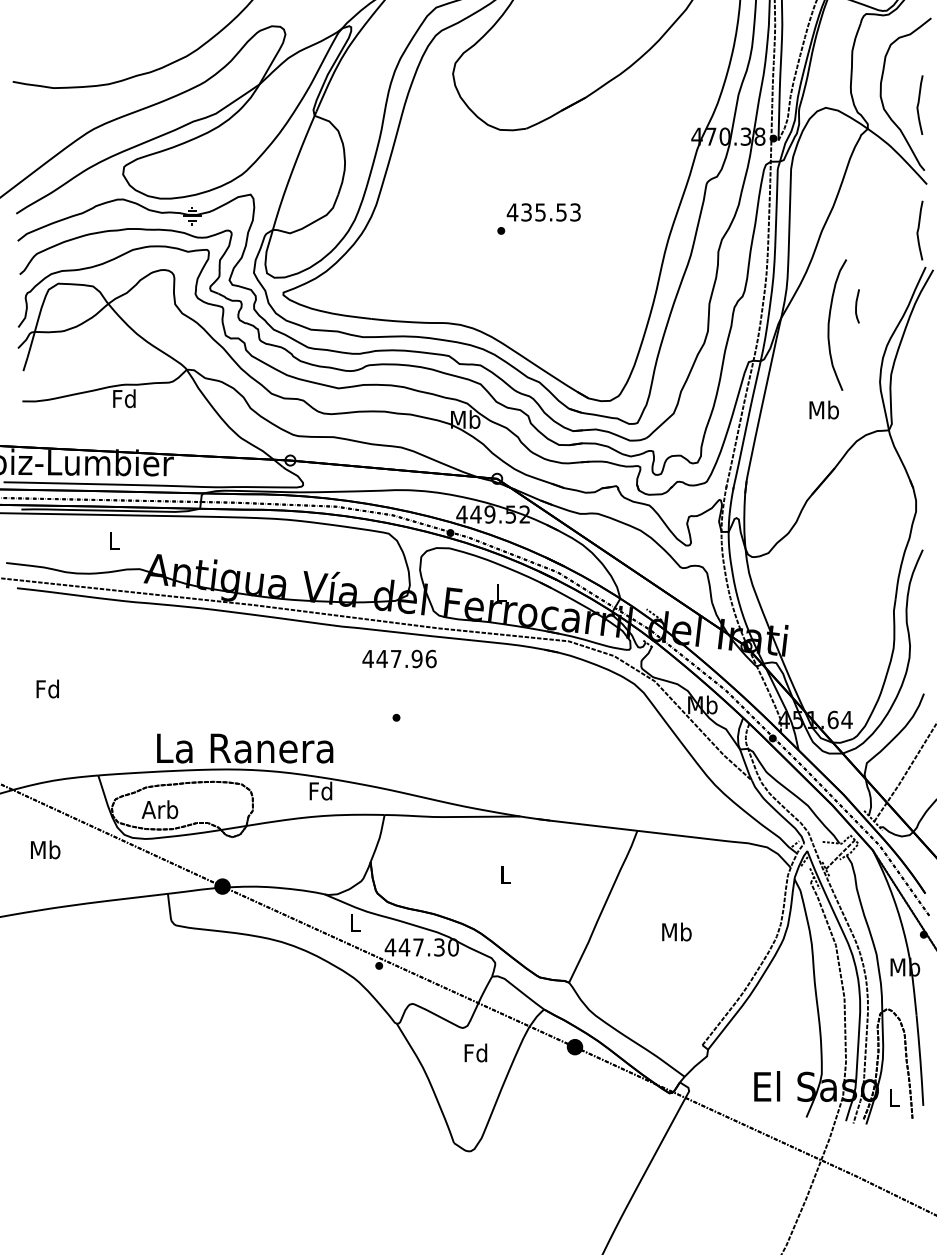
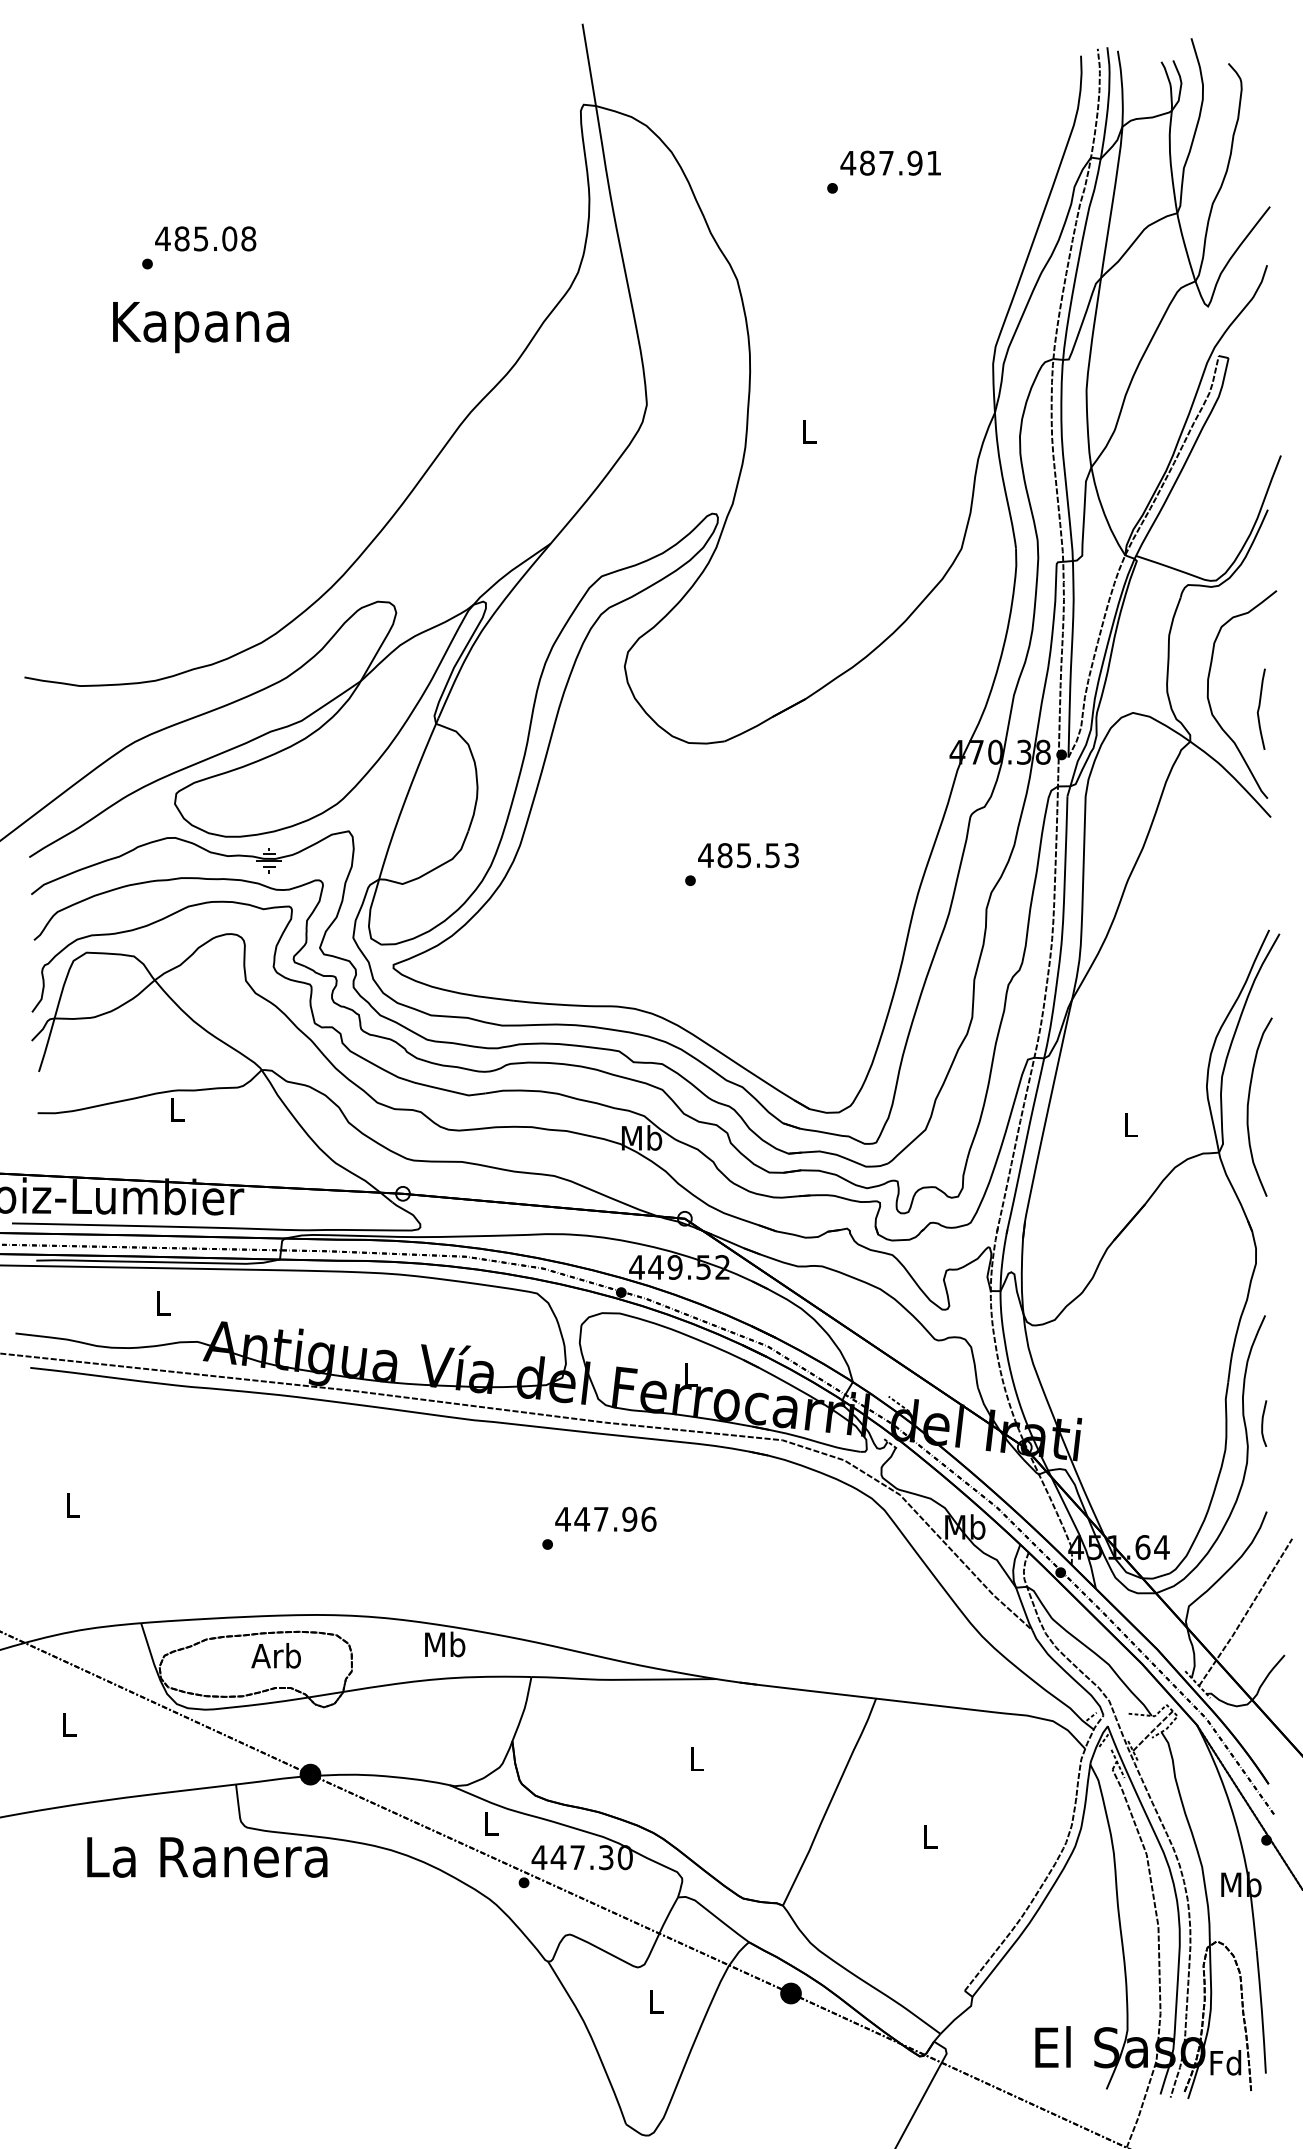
text: (526, 212) -> (724, 855), 435.53 -> 485.53
curve: (918, 230) -> (1259, 879), removed
curve: (857, 306) -> (1263, 1423), moved
curve: (829, 321) -> (1249, 1102), moved
text: (124, 398) -> (176, 1109), Fd -> L
text: (824, 409) -> (1130, 1124), Mb -> L
text: (399, 658) -> (605, 1518), moved
text: (47, 689) -> (72, 1505), Fd -> L
text: (245, 748) -> (207, 1857), moved
text: (321, 791) -> (445, 1644), Fd -> Mb
text: (159, 809) -> (275, 1655), moved
text: (45, 849) -> (69, 1724), Mb -> L
text: (677, 931) -> (930, 1836), Mb -> L
text: (475, 1052) -> (655, 2001), Fd -> L
text: (893, 1097) -> (1225, 2062), L -> Fd

